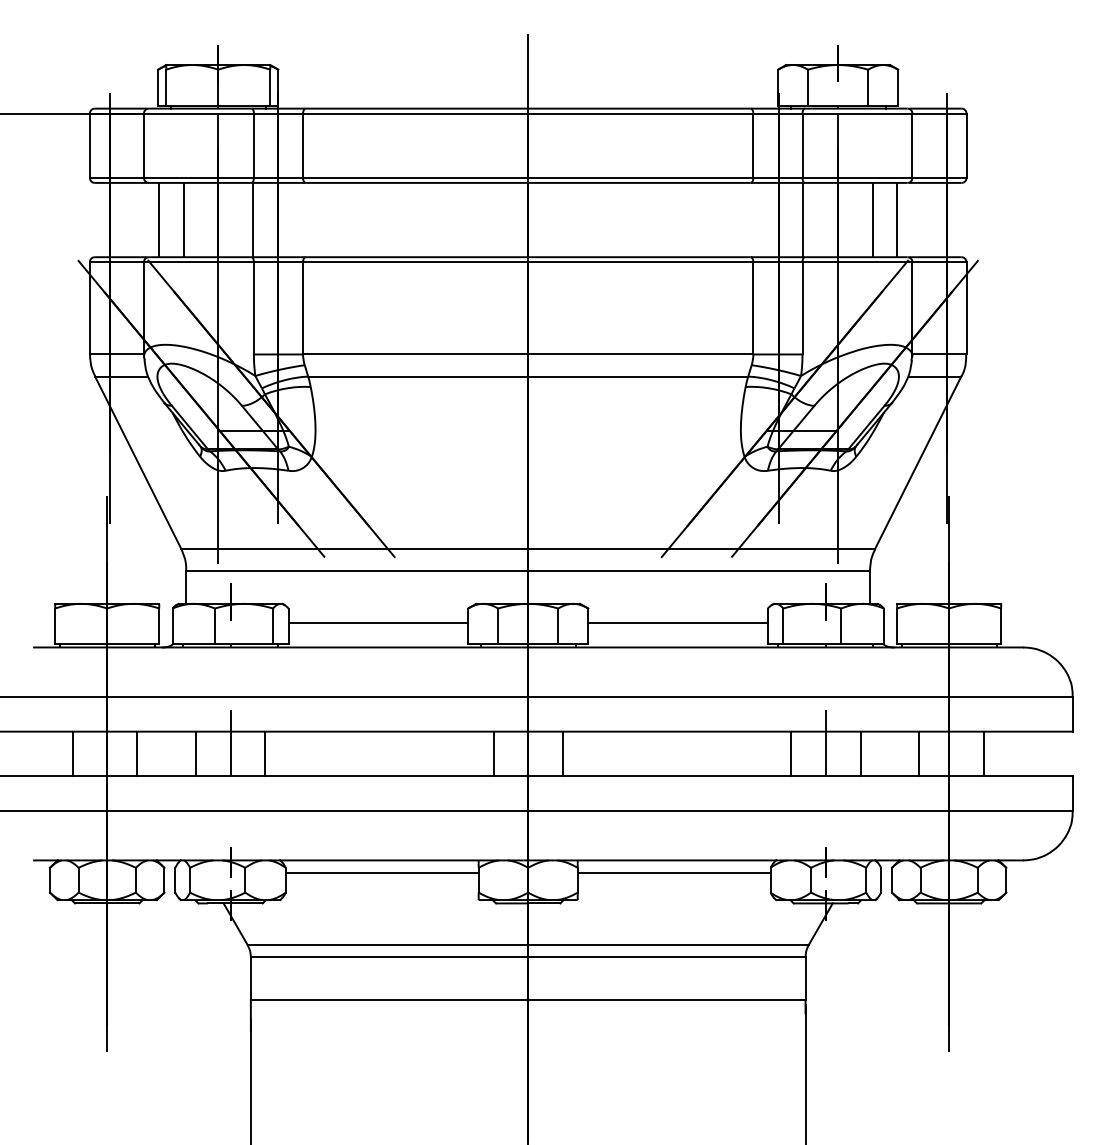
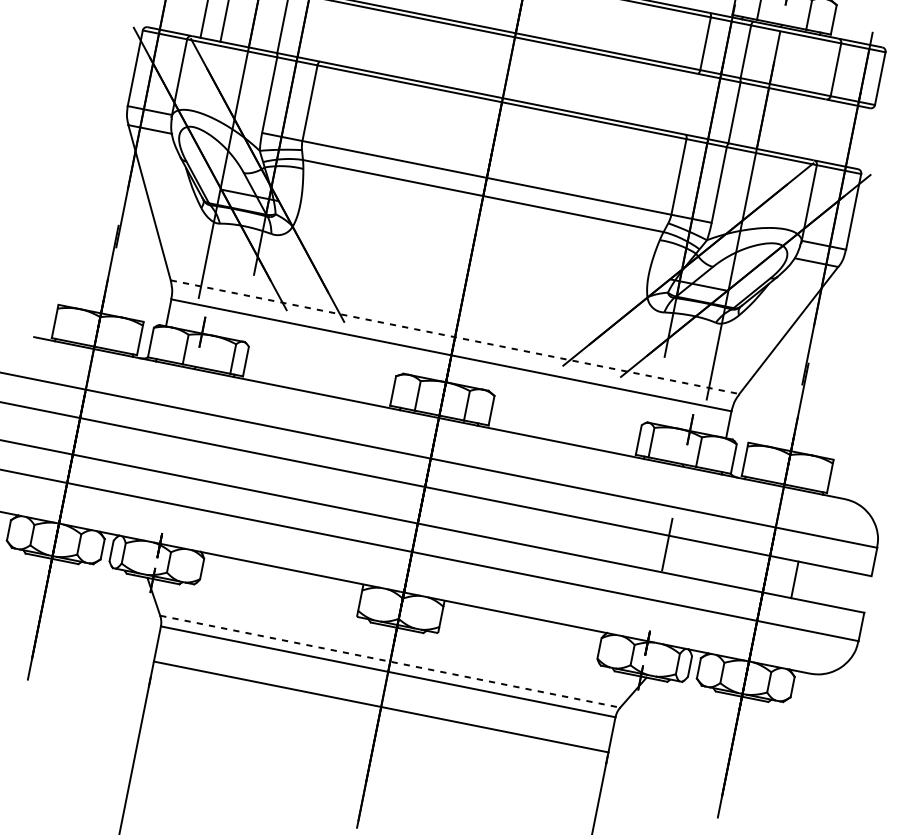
line: (872, 219) -> (791, 123), removed
line: (897, 219) -> (811, 127), removed
line: (528, 548) -> (455, 336), solid -> dashed
line: (378, 622) -> (320, 373), removed
line: (677, 622) -> (565, 422), removed
line: (230, 742) -> (179, 447), removed
line: (72, 753) -> (48, 430), removed
line: (137, 753) -> (101, 440), removed
line: (195, 753) -> (148, 450), removed
line: (265, 753) -> (206, 461), removed
line: (493, 753) -> (393, 499), removed
line: (562, 753) -> (449, 510), removed
line: (791, 753) -> (637, 548), removed
line: (860, 753) -> (693, 559), removed
line: (919, 753) -> (742, 568), removed
line: (381, 872) -> (281, 578), removed
line: (673, 872) -> (521, 626), removed
line: (528, 944) -> (390, 661), solid -> dashed

